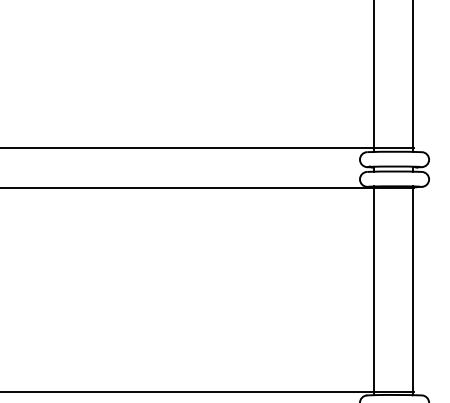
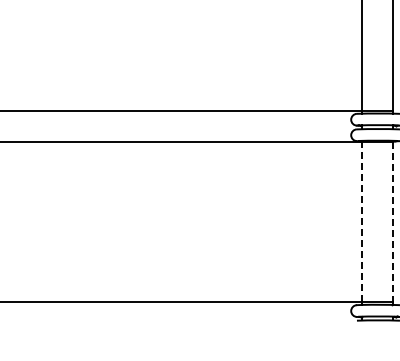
line: (374, 289) -> (362, 221), solid -> dashed
line: (413, 290) -> (393, 222), solid -> dashed

